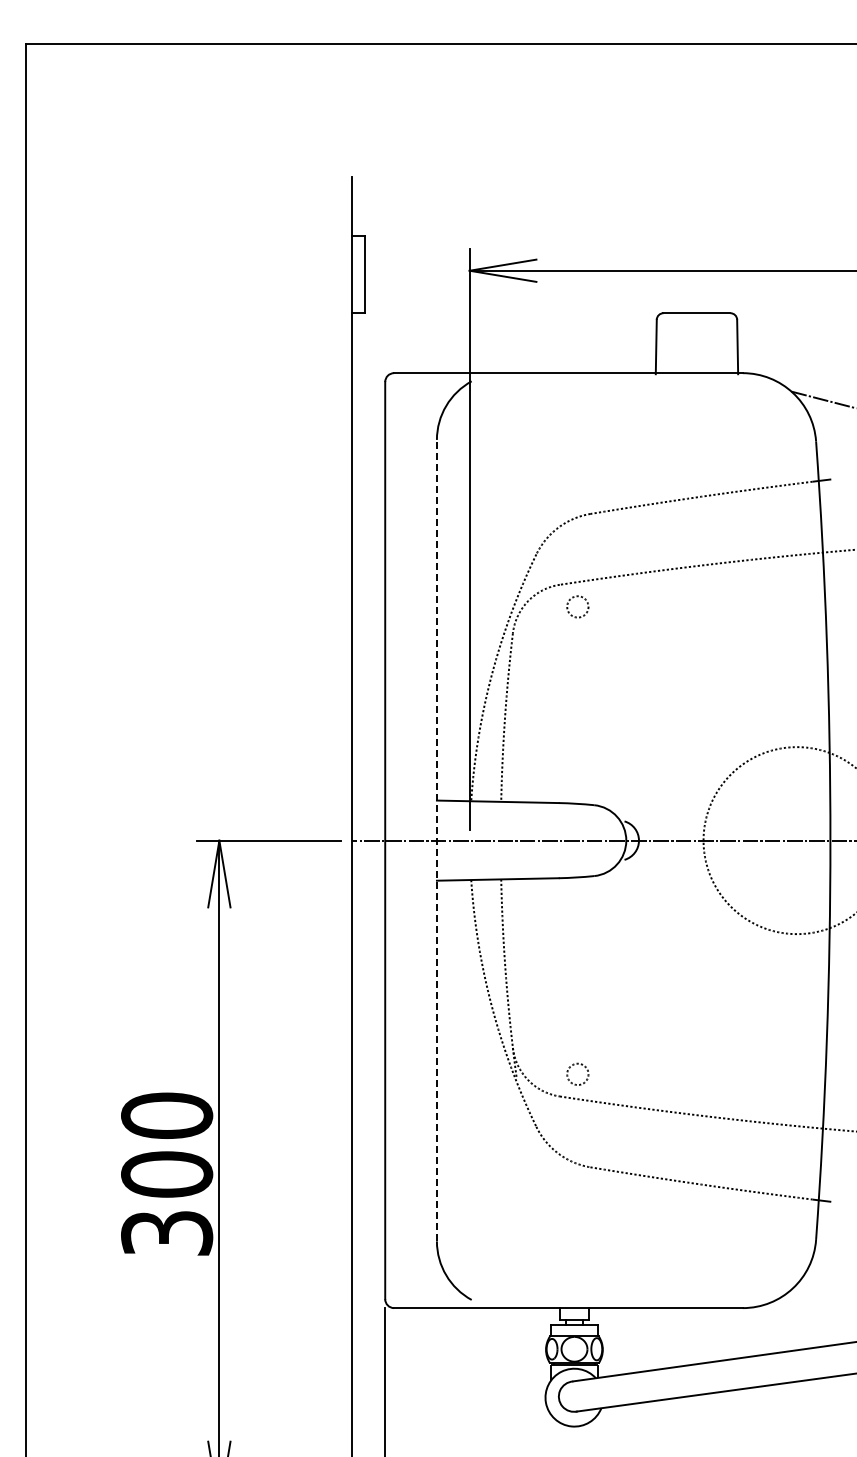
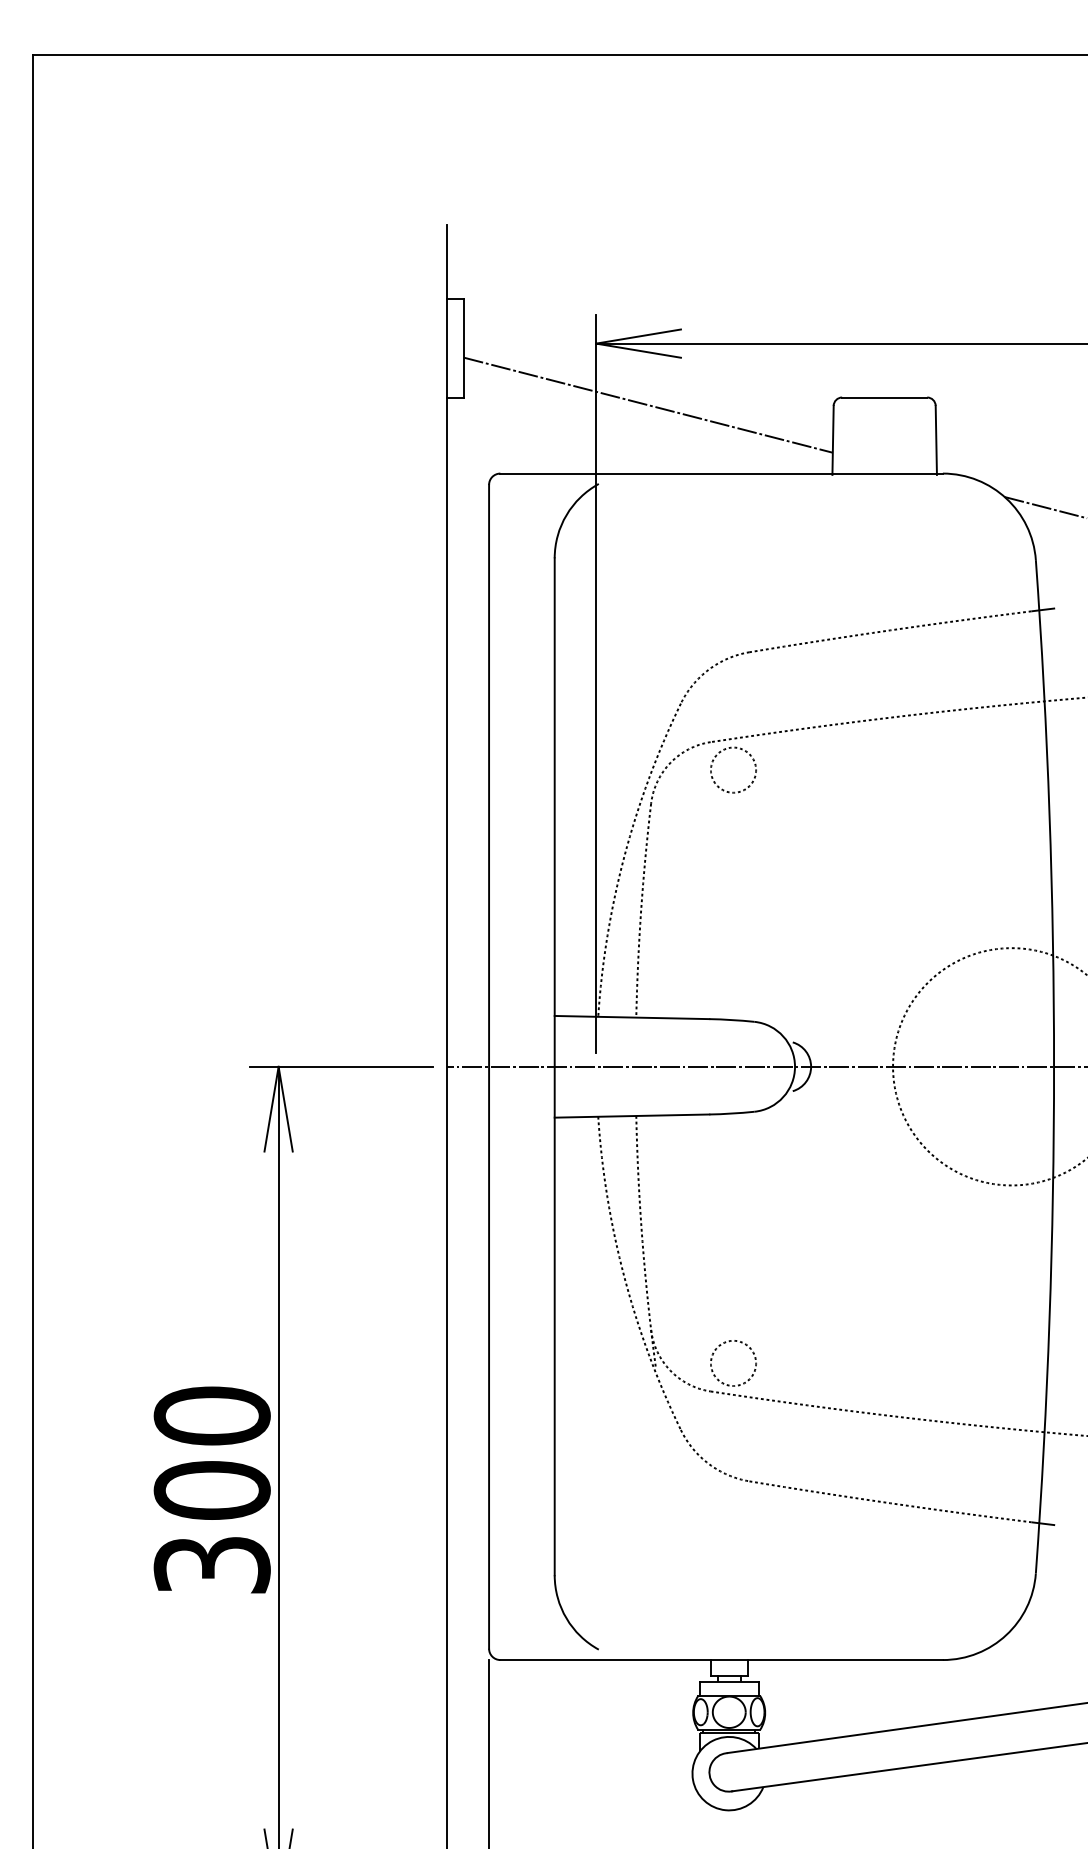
line: (510, 318) -> (648, 404), added
circle: (577, 606) -> (733, 769), size x1.67
line: (436, 840) -> (554, 1066), dashed -> solid
circle: (577, 1074) -> (733, 1363), size x1.67

